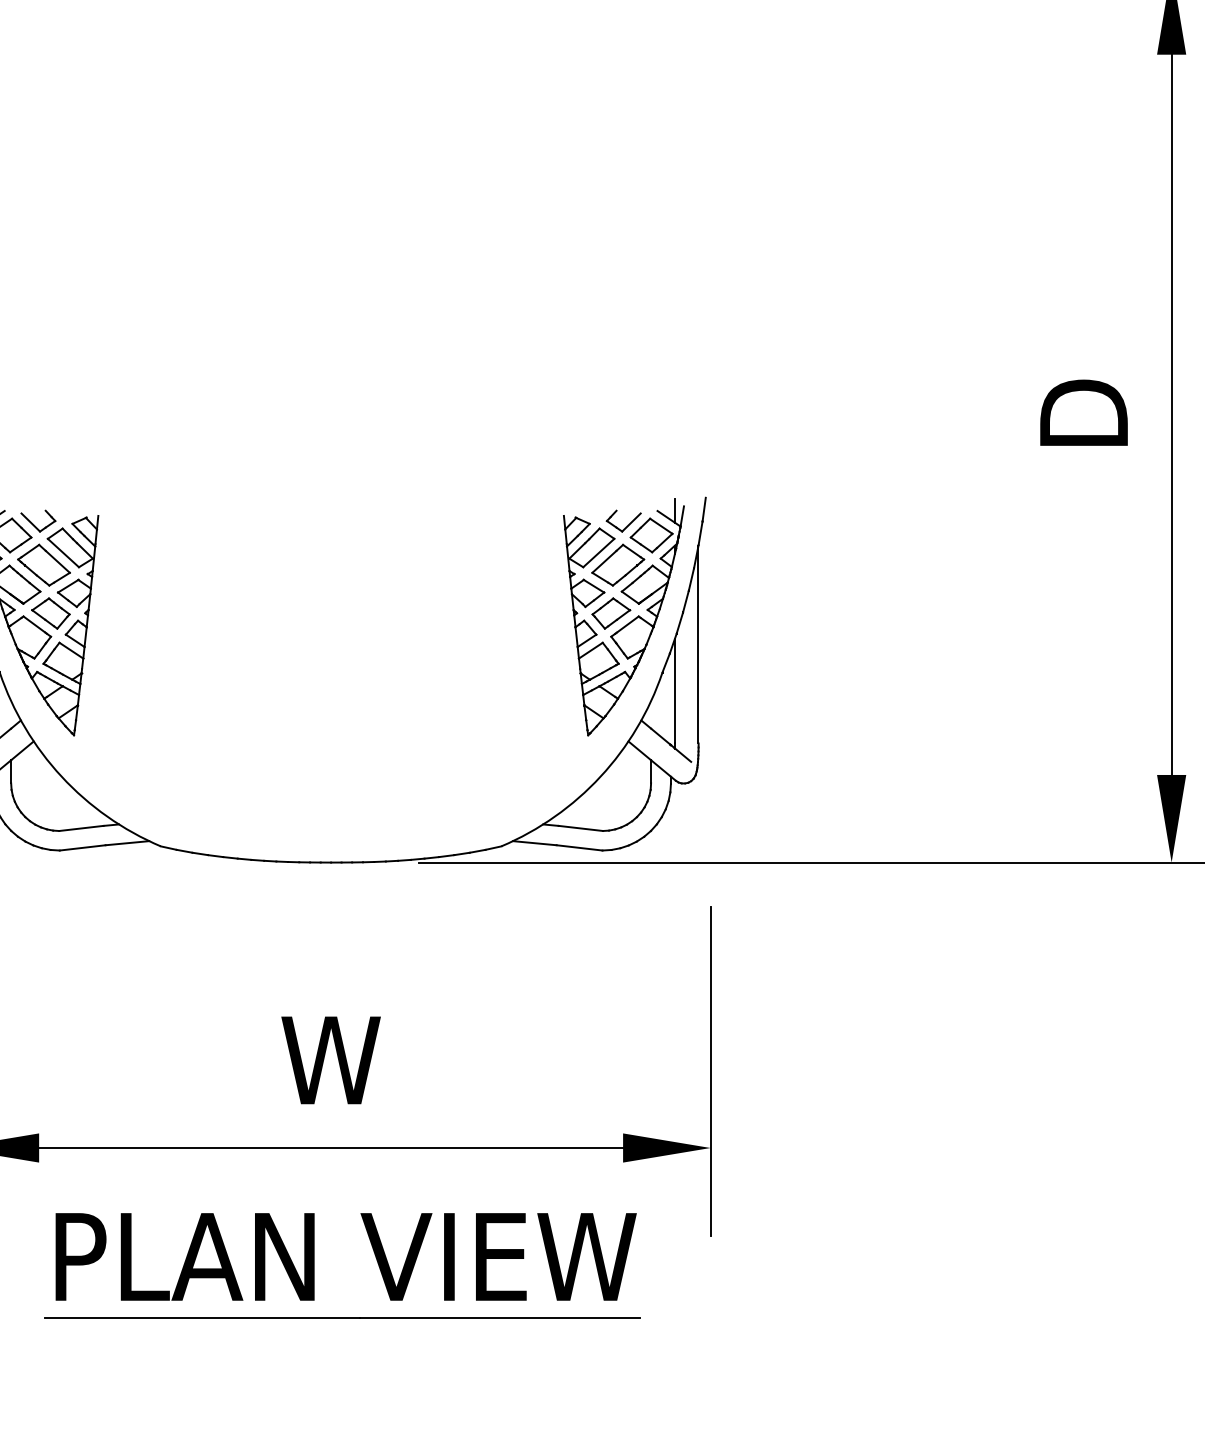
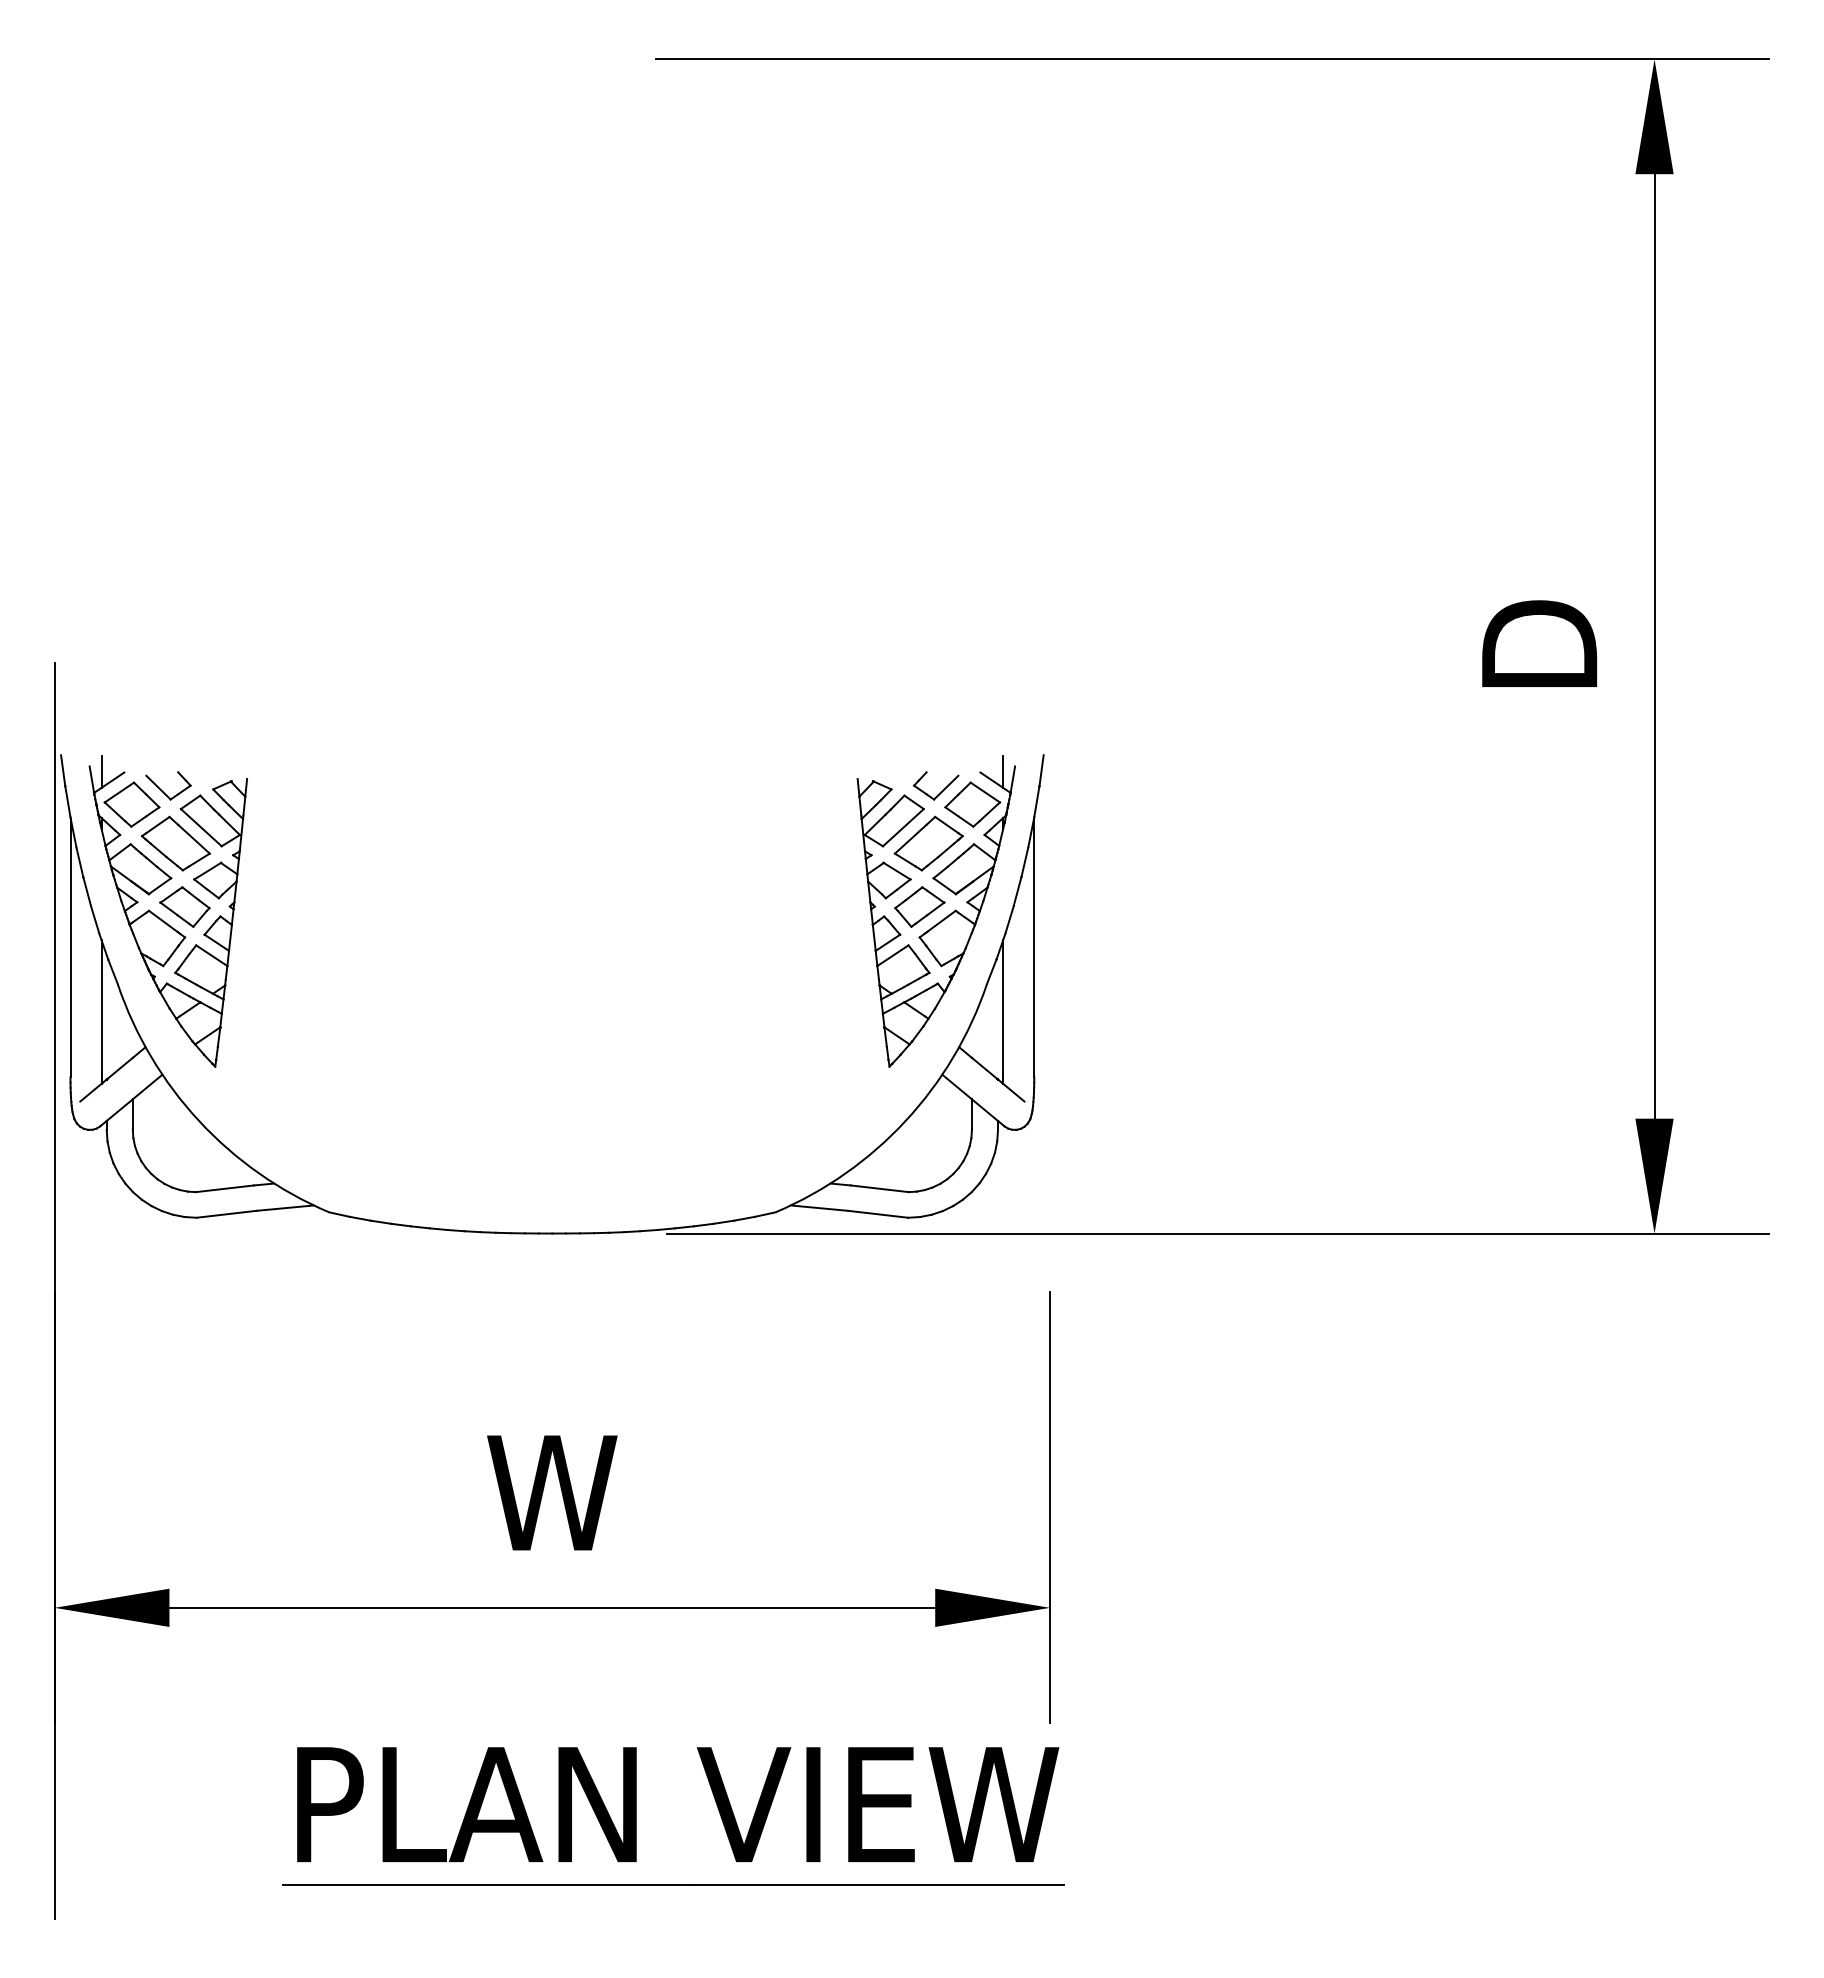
part: (314, 1265) -> (636, 1816), moved

